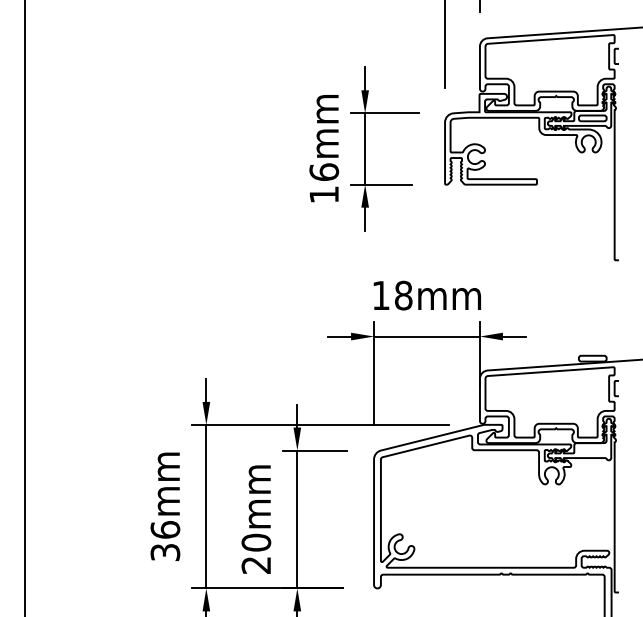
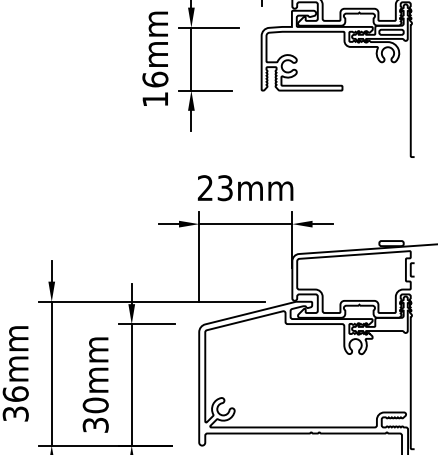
text: (392, 295) -> (215, 188), 18mm -> 23mm
text: (256, 564) -> (95, 424), 20mm -> 30mm

